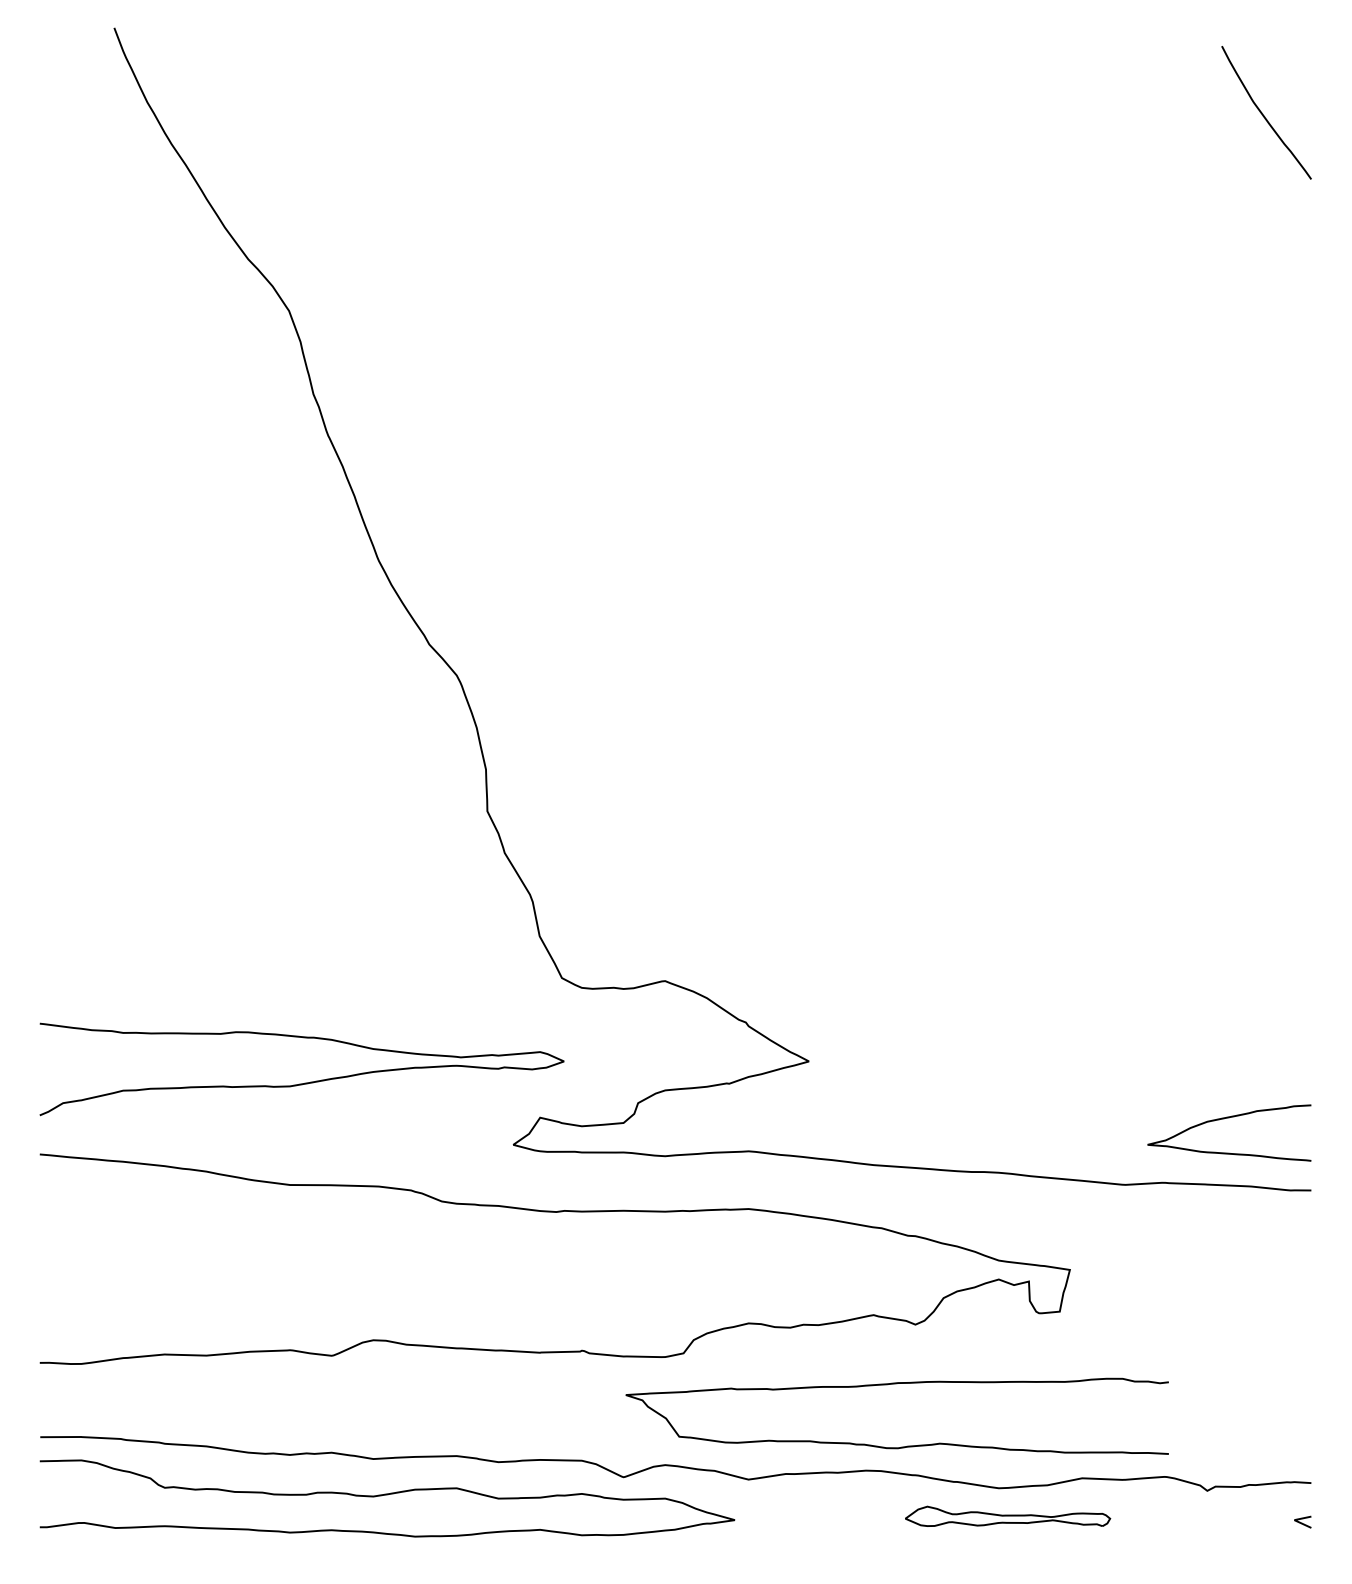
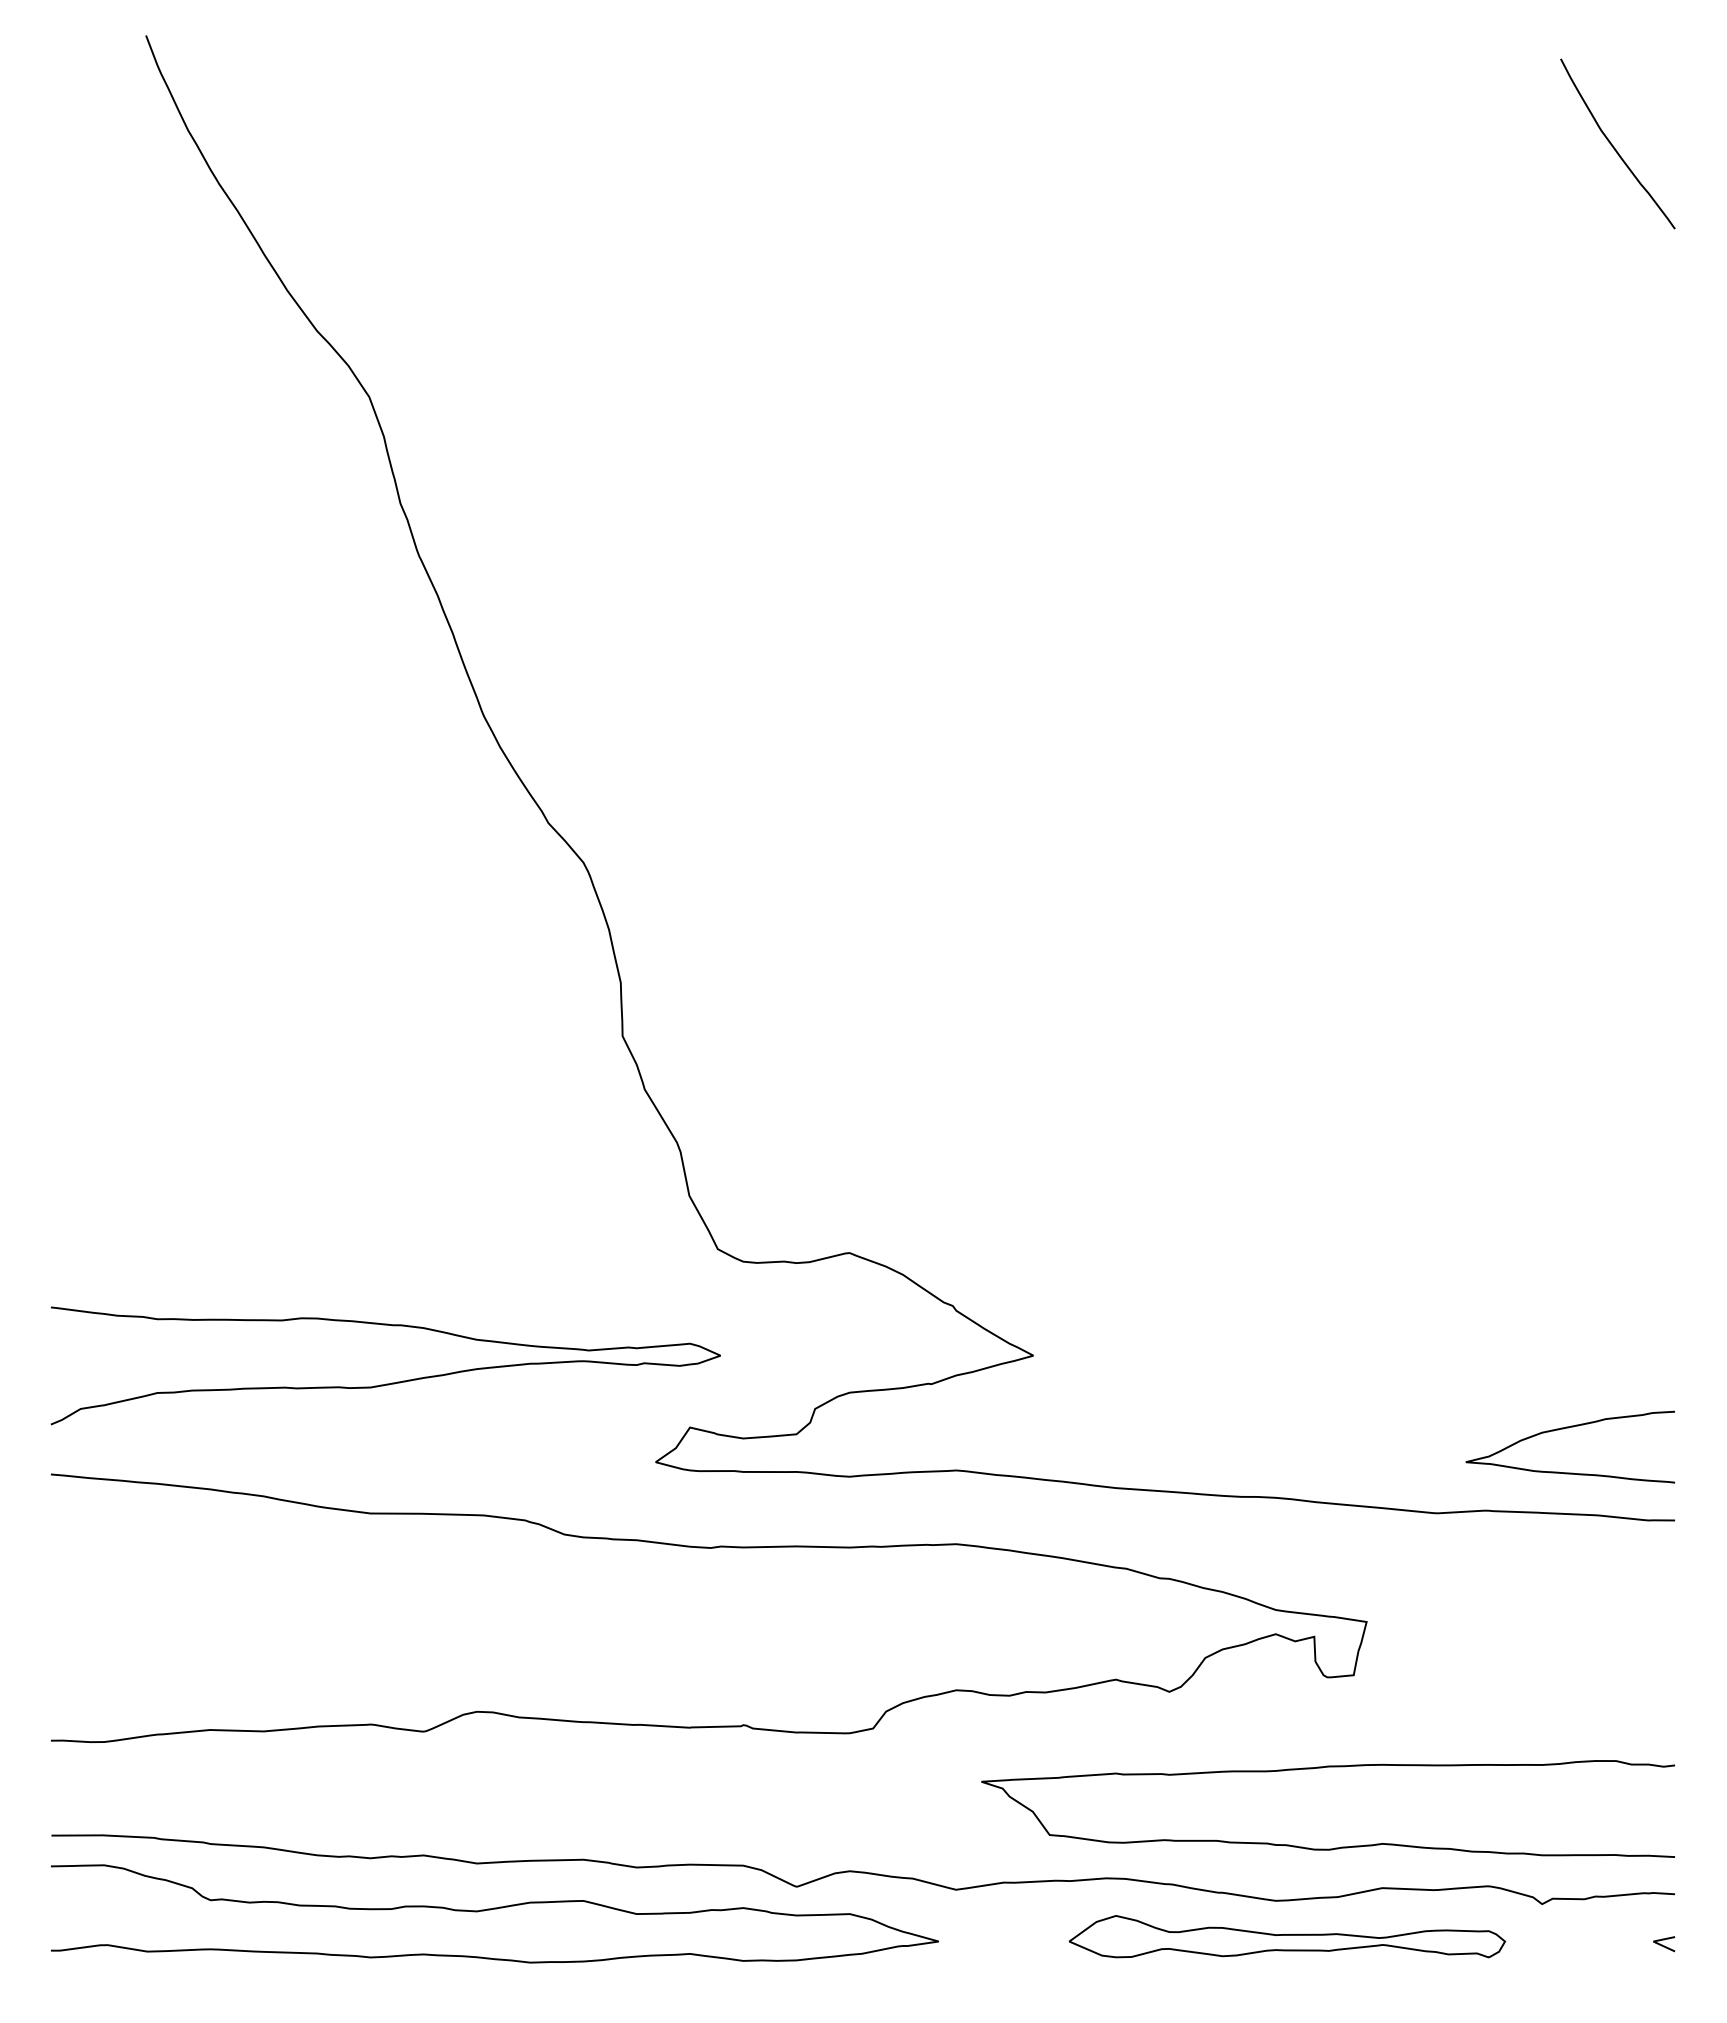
curve: (903, 1446) -> (1335, 1847), moved
part: (1007, 1516) -> (1287, 1936), size x1.67

